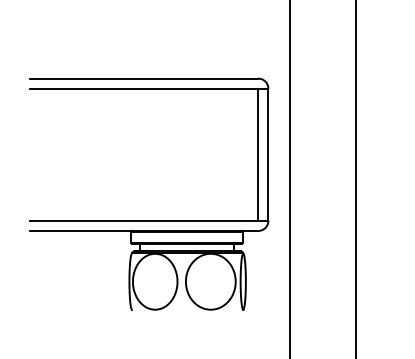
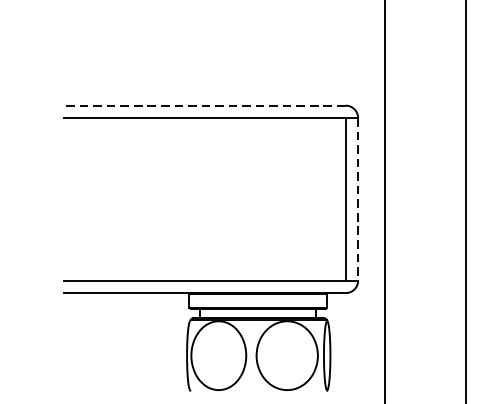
line: (143, 78) -> (204, 105), solid -> dashed
line: (268, 155) -> (358, 200), solid -> dashed

